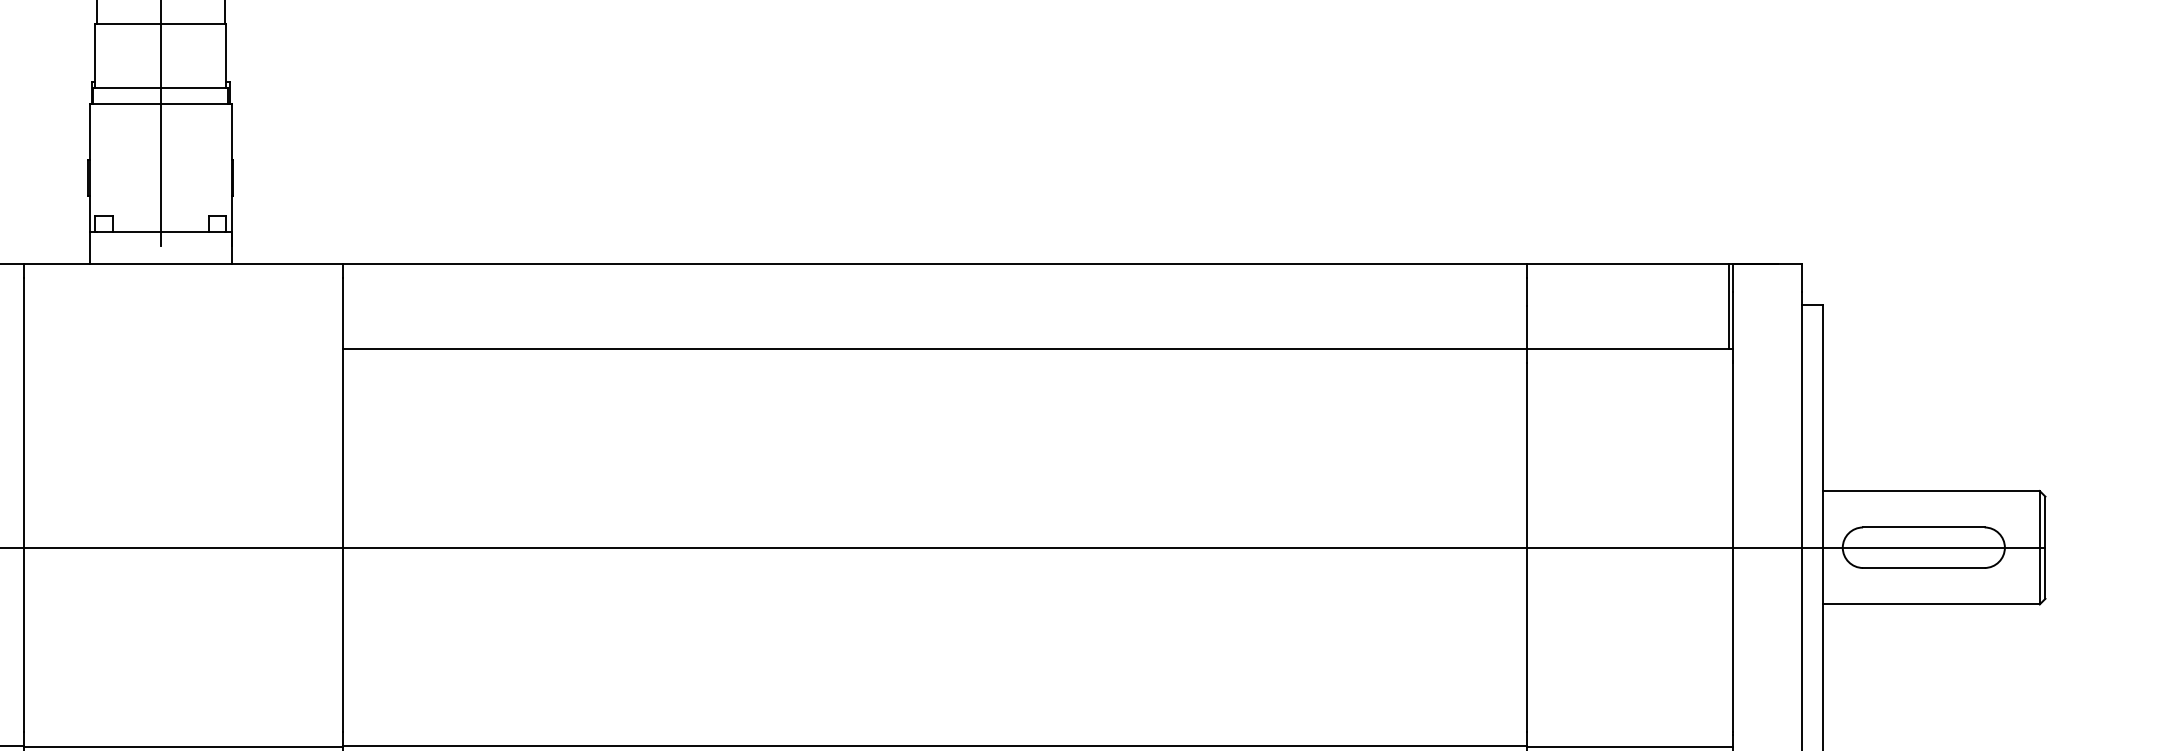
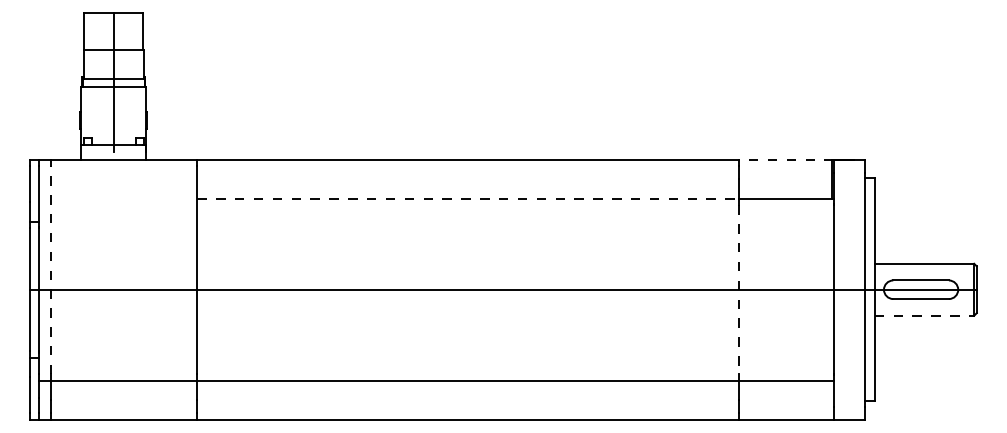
line: (1629, 263) -> (786, 159), solid -> dashed
line: (935, 348) -> (468, 198), solid -> dashed
line: (24, 503) -> (51, 269), solid -> dashed
line: (1527, 547) -> (739, 289), solid -> dashed
line: (1931, 603) -> (924, 315), solid -> dashed

